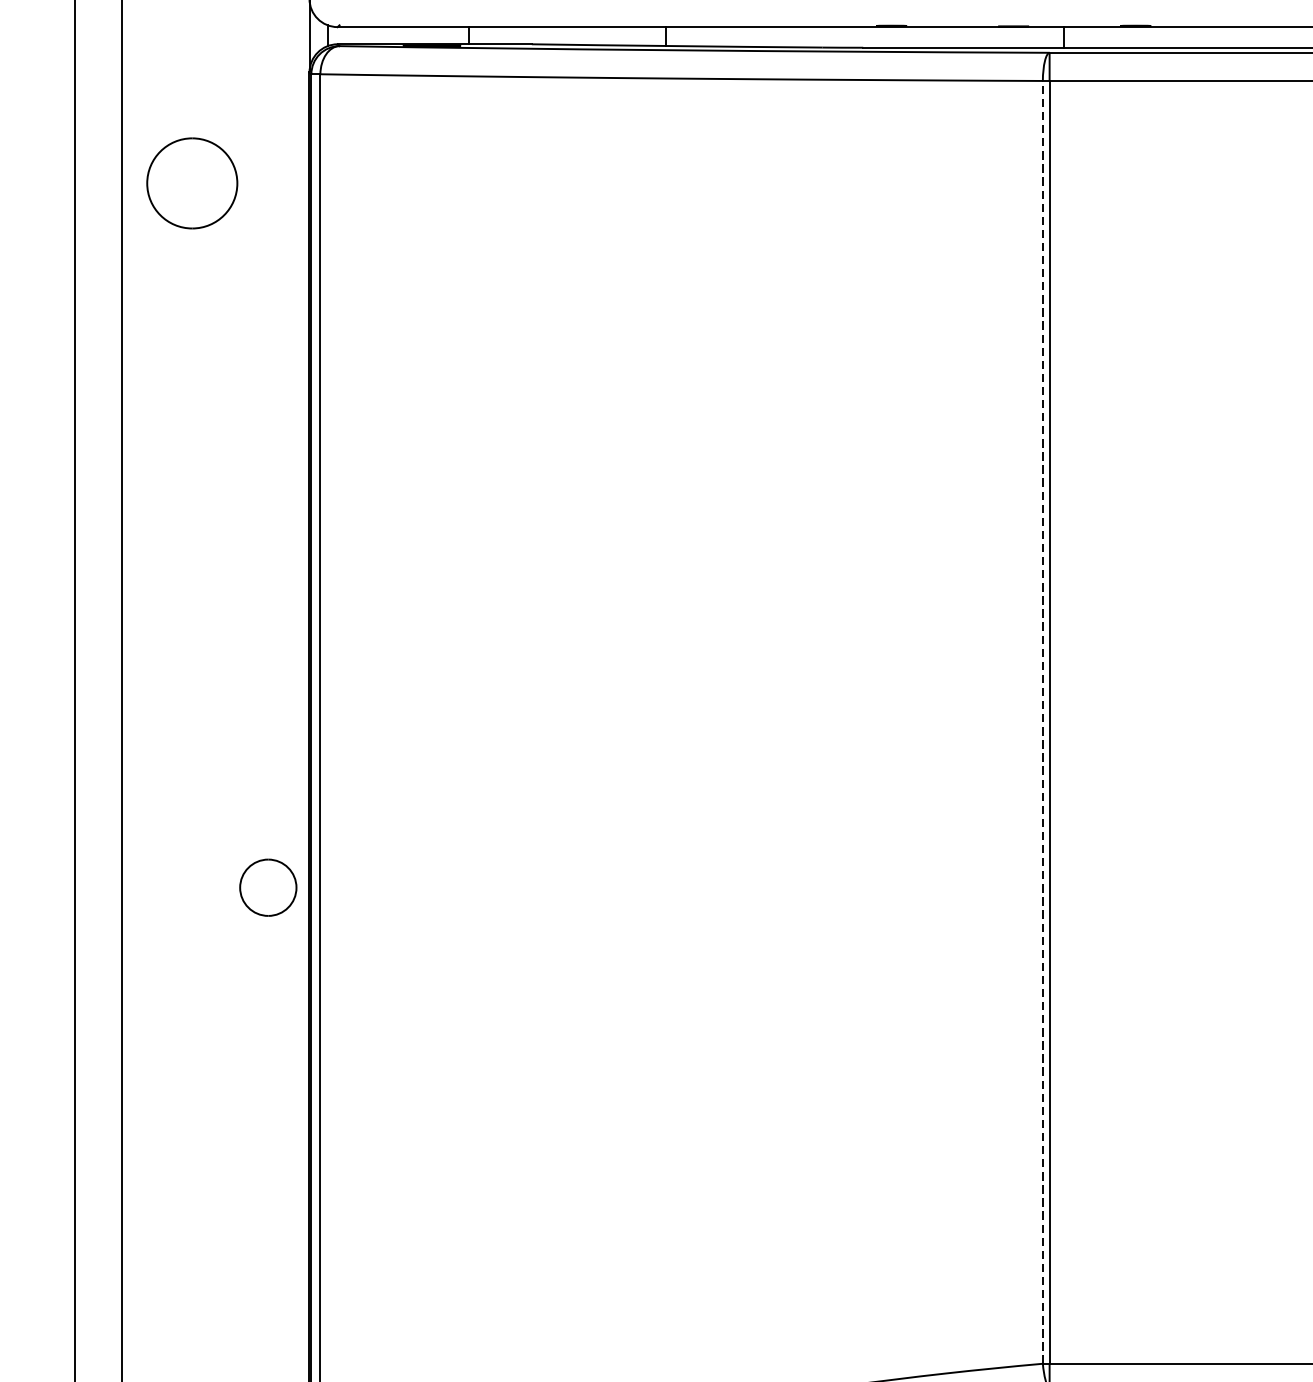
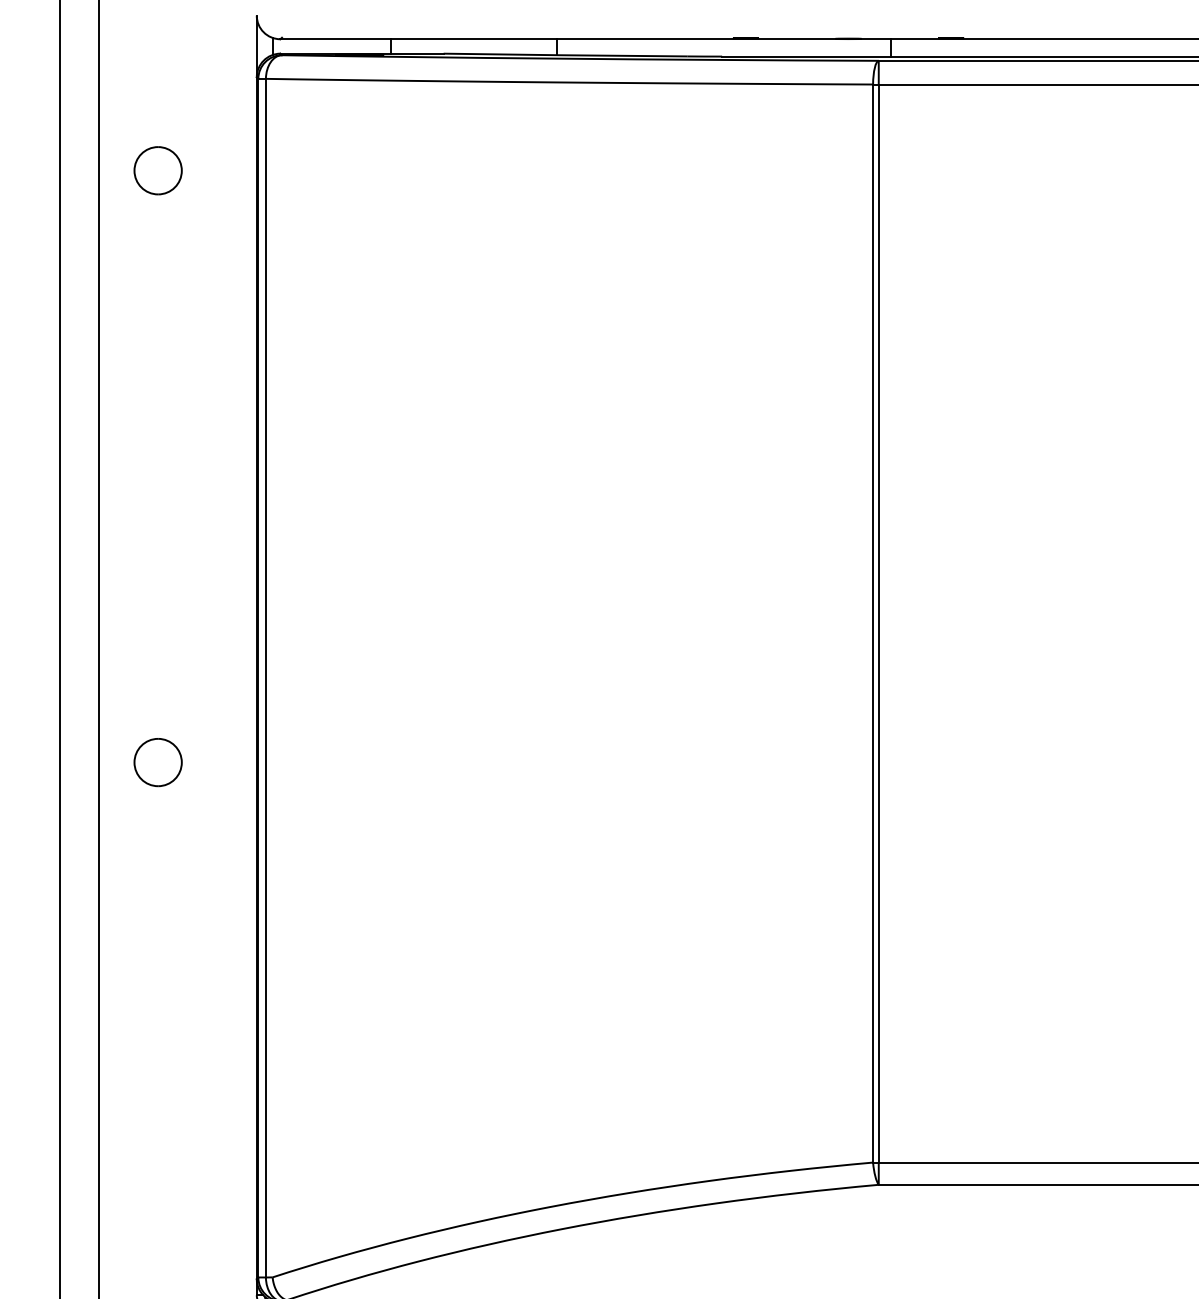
part: (191, 183) -> (157, 170), size x0.62
line: (1043, 722) -> (873, 623), dashed -> solid
part: (267, 887) -> (157, 762), moved

